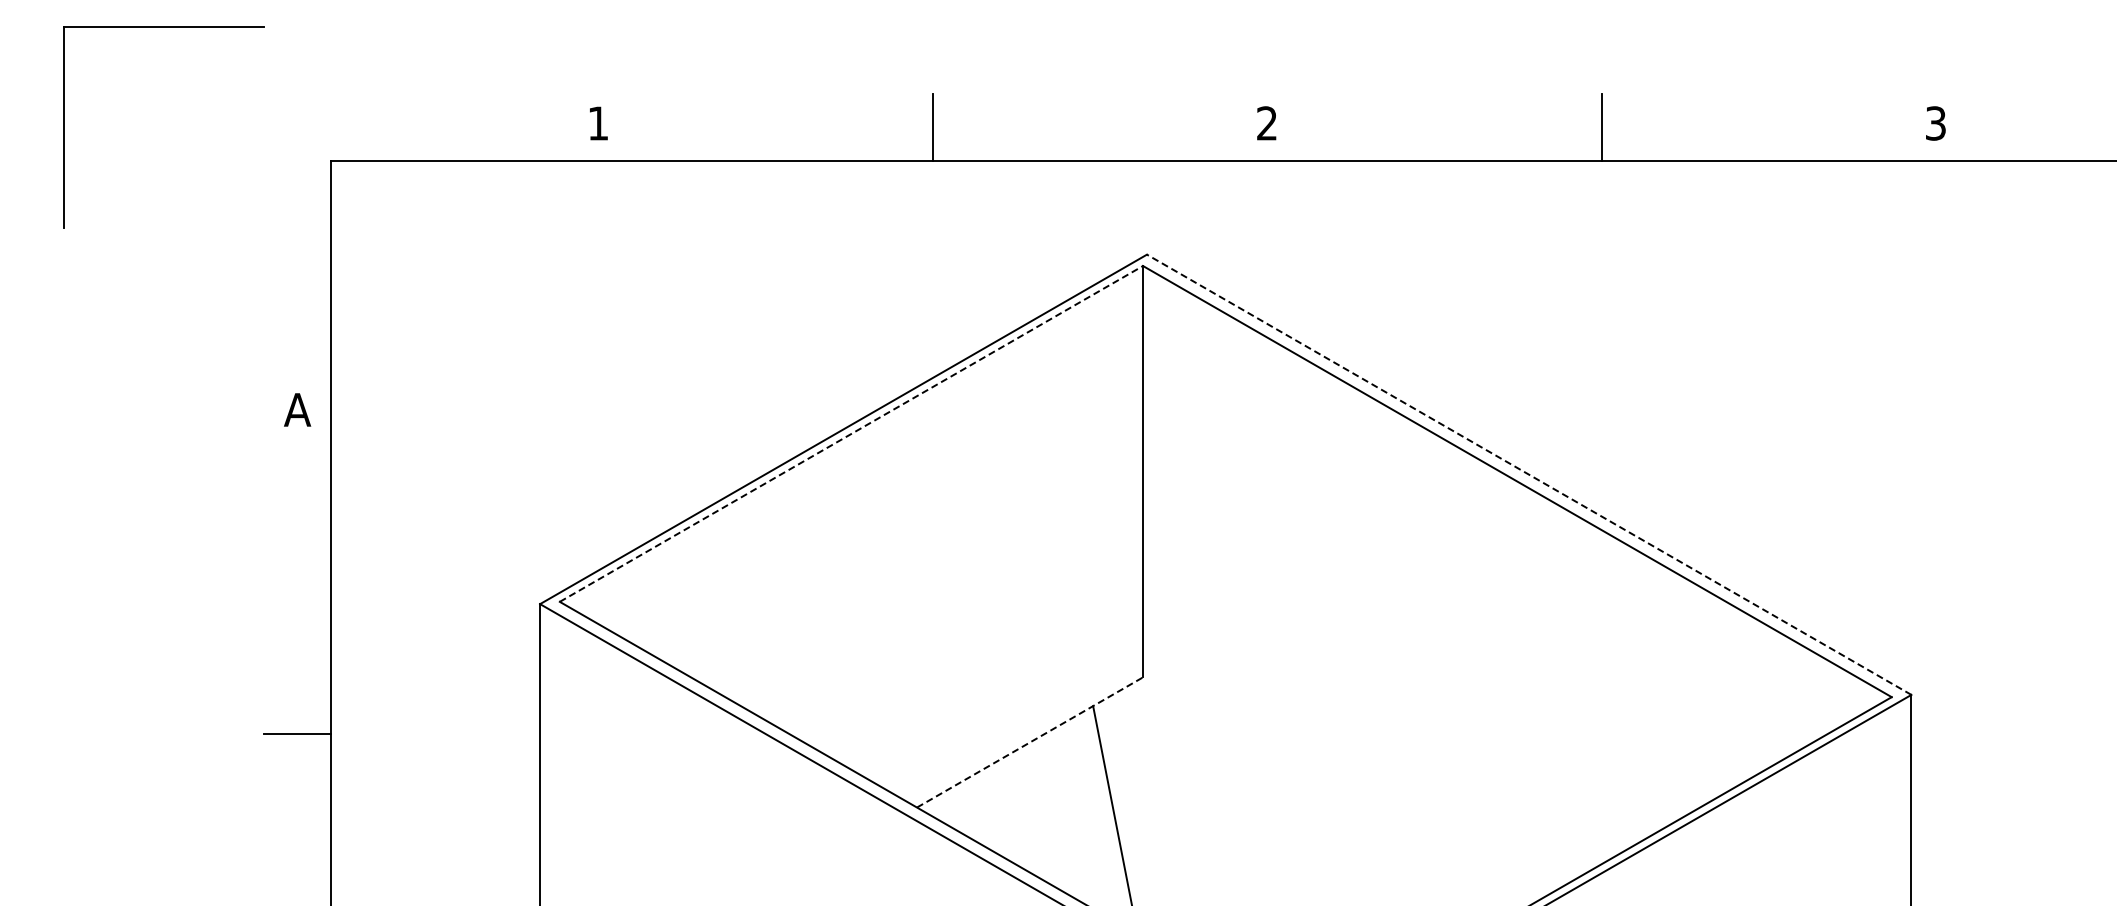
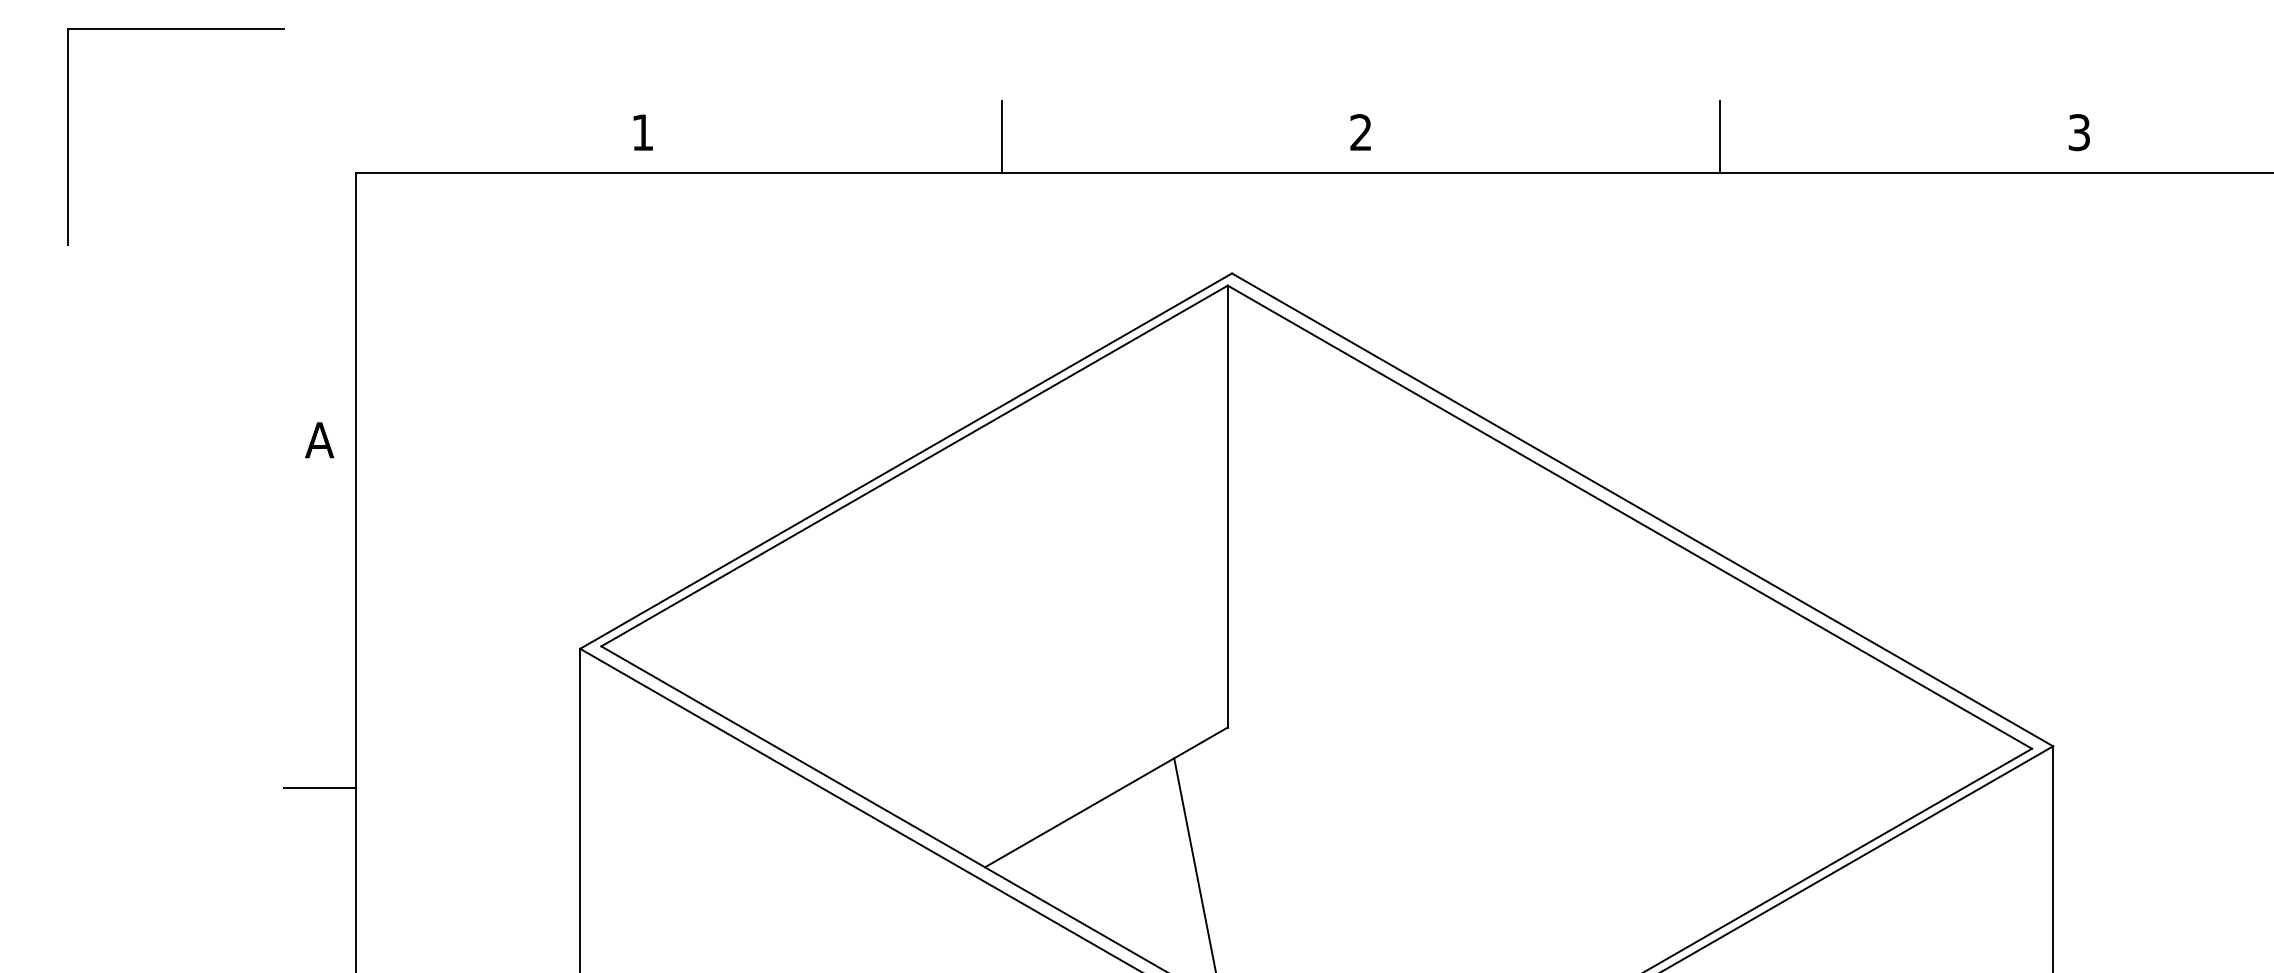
line: (851, 433) -> (914, 465), dashed -> solid
line: (1528, 474) -> (1641, 509), dashed -> solid
line: (1030, 742) -> (1106, 797), dashed -> solid

